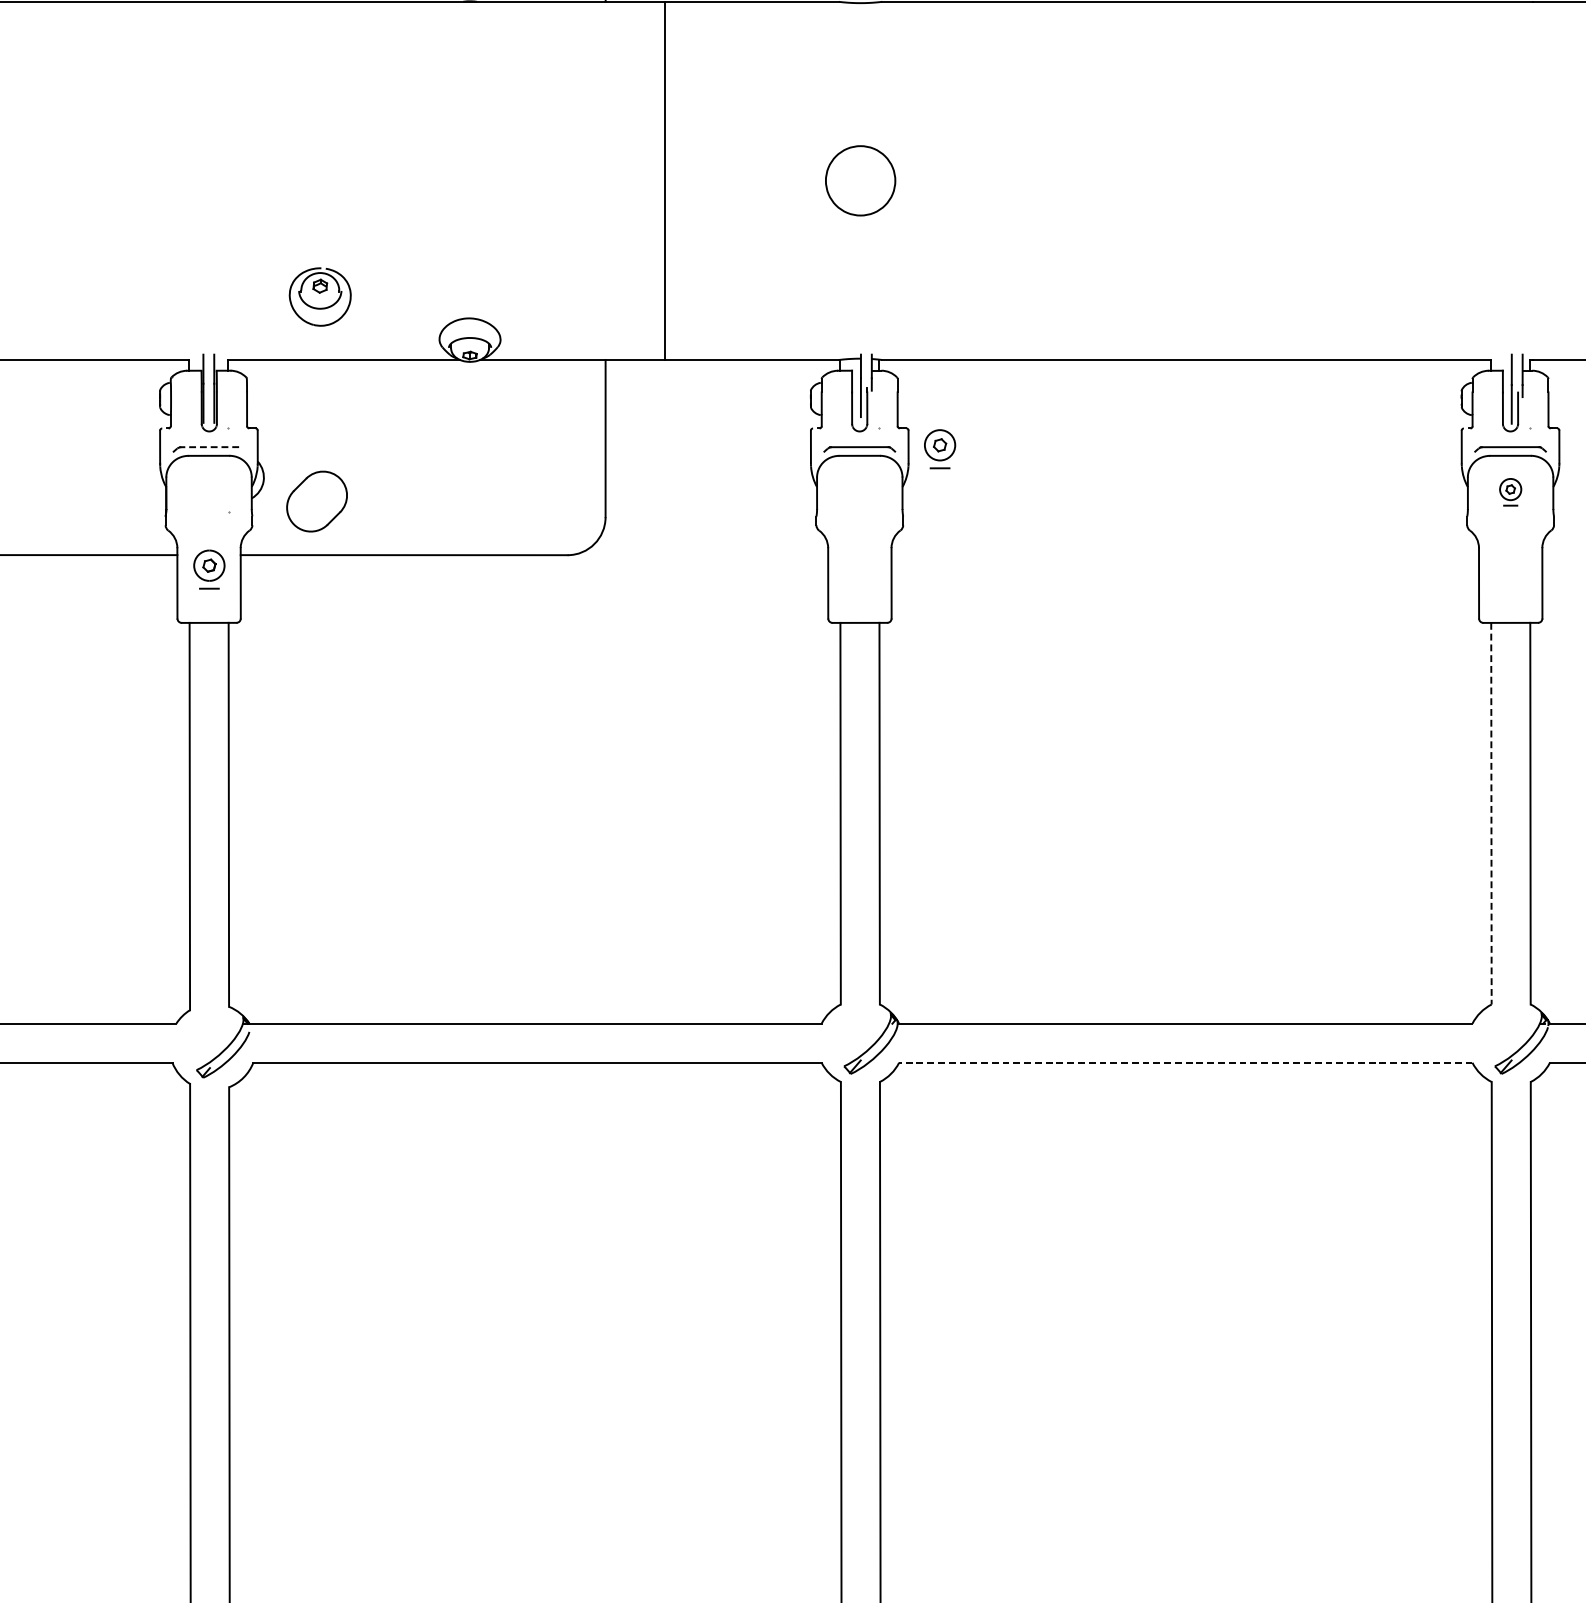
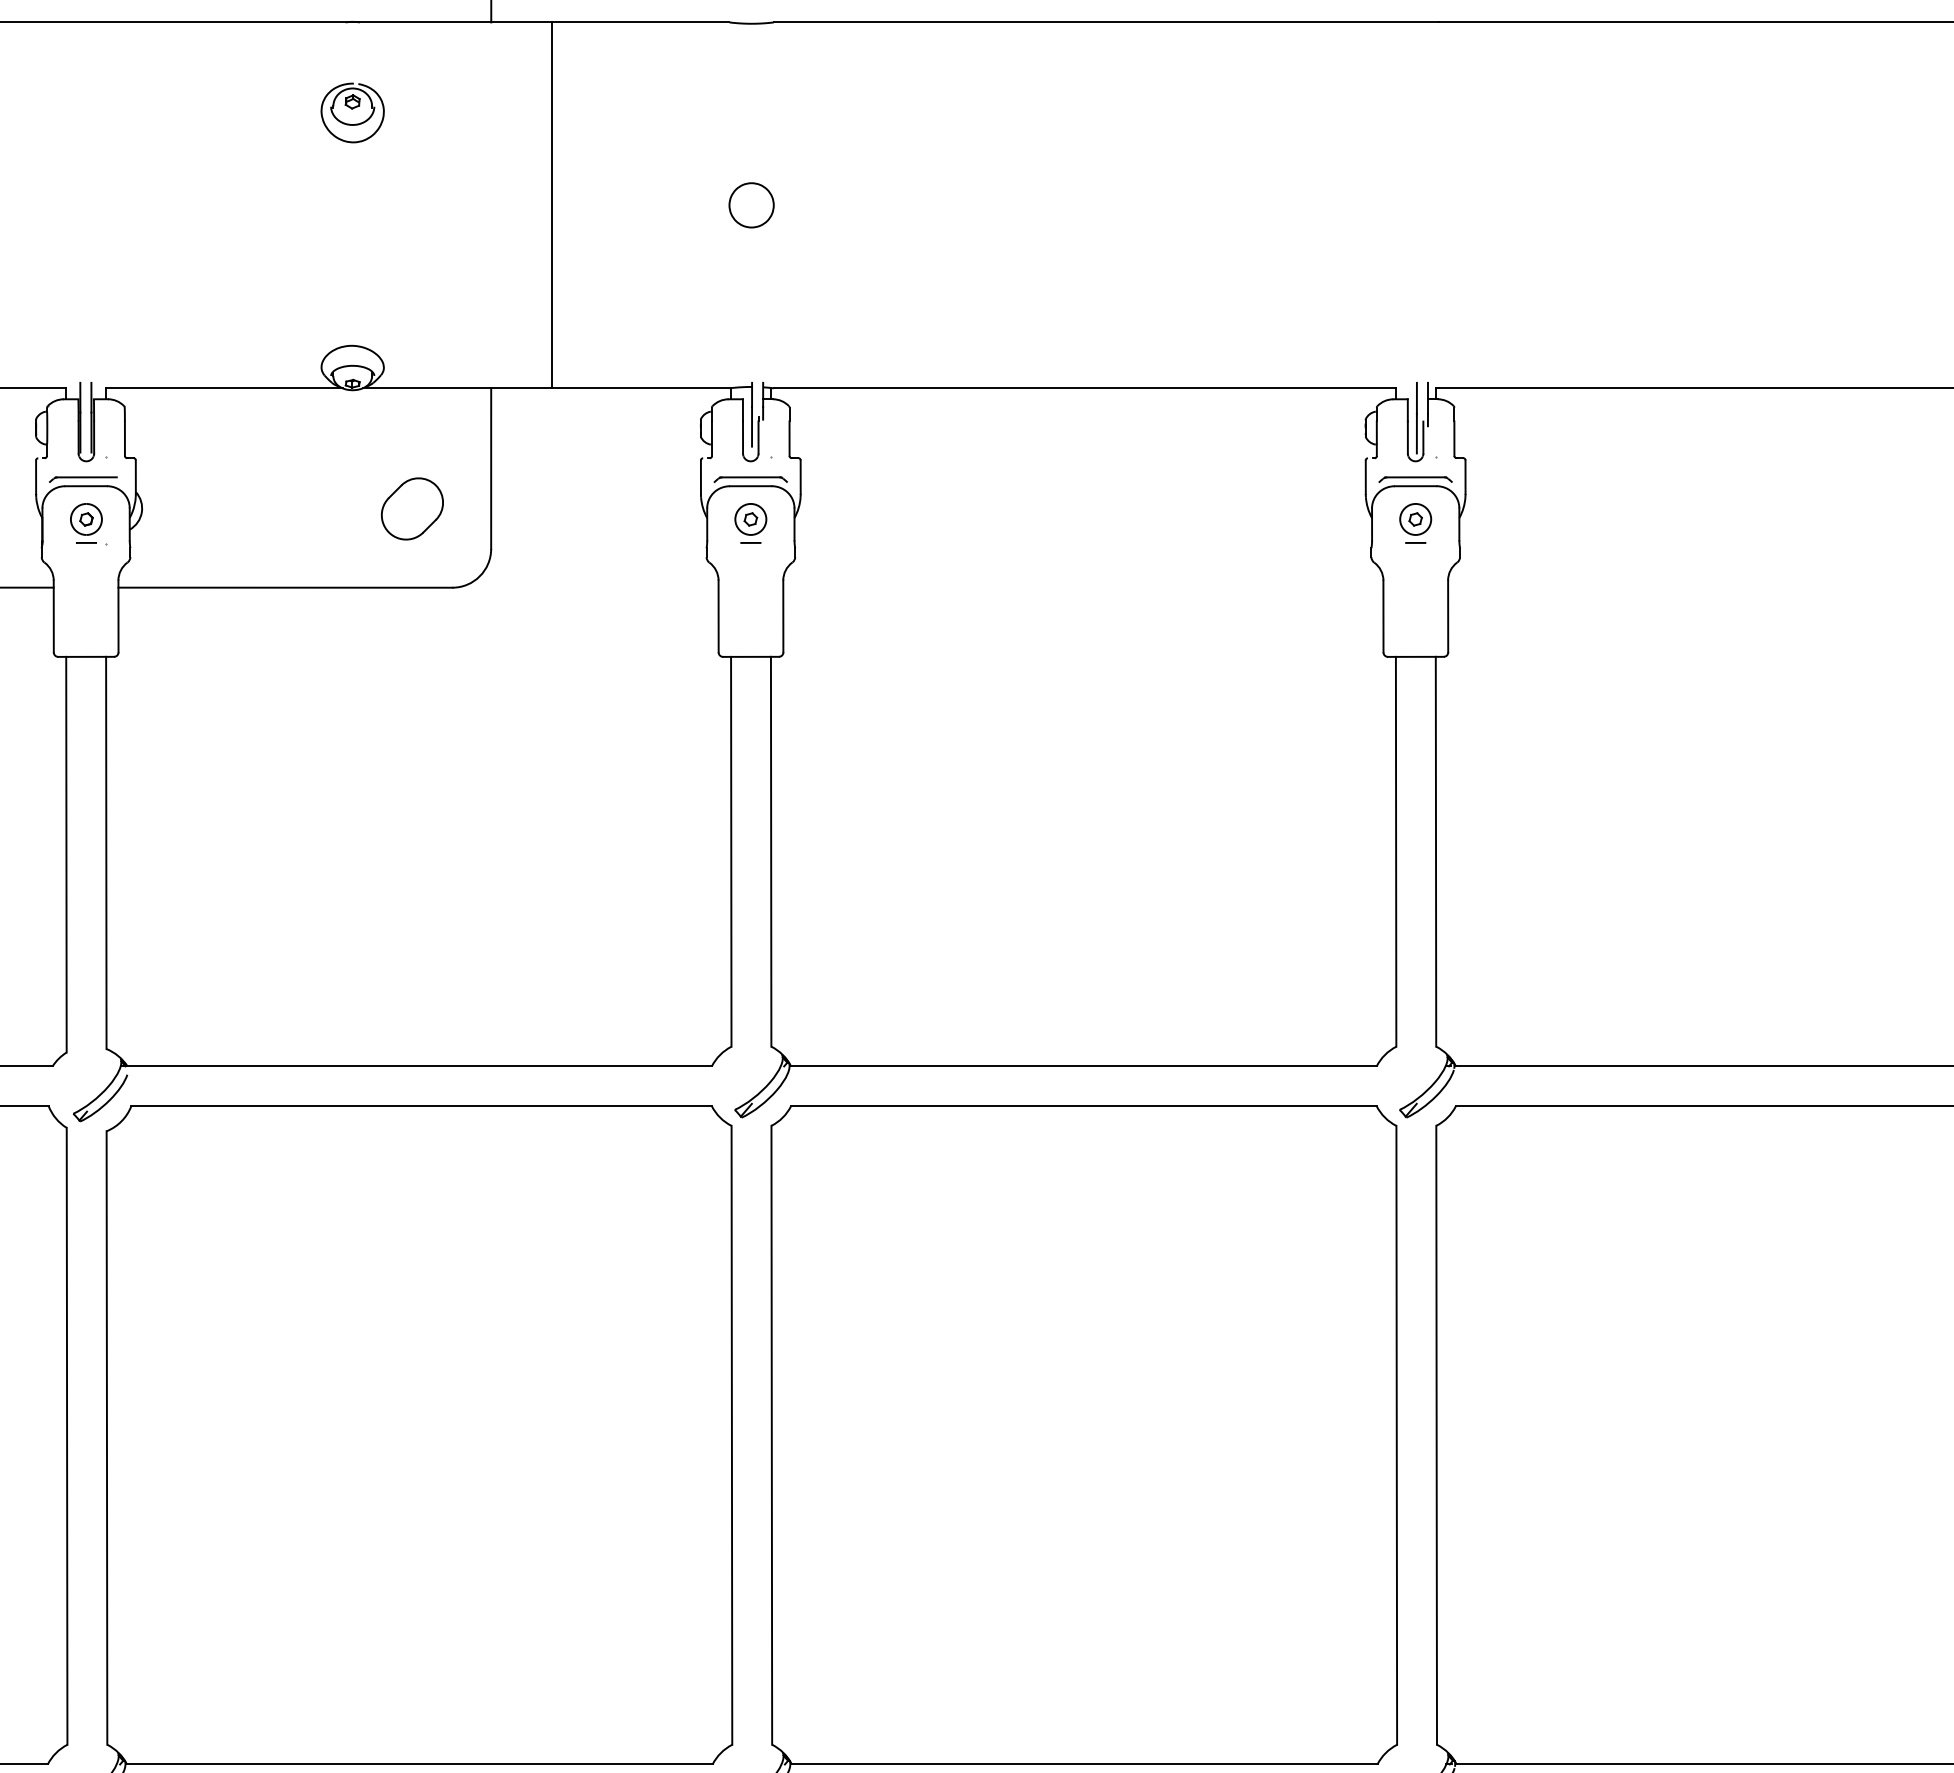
part: (860, 181) -> (751, 205), size x0.62
part: (320, 296) -> (352, 112), moved
line: (209, 447) -> (86, 477), dashed -> solid
part: (939, 449) -> (750, 523), moved
part: (1510, 492) -> (1415, 523), size x1.43
part: (317, 501) -> (412, 508), moved
part: (209, 569) -> (86, 523), moved
line: (1491, 813) -> (1396, 851), dashed -> solid
line: (1185, 1063) -> (1083, 1106), dashed -> solid

